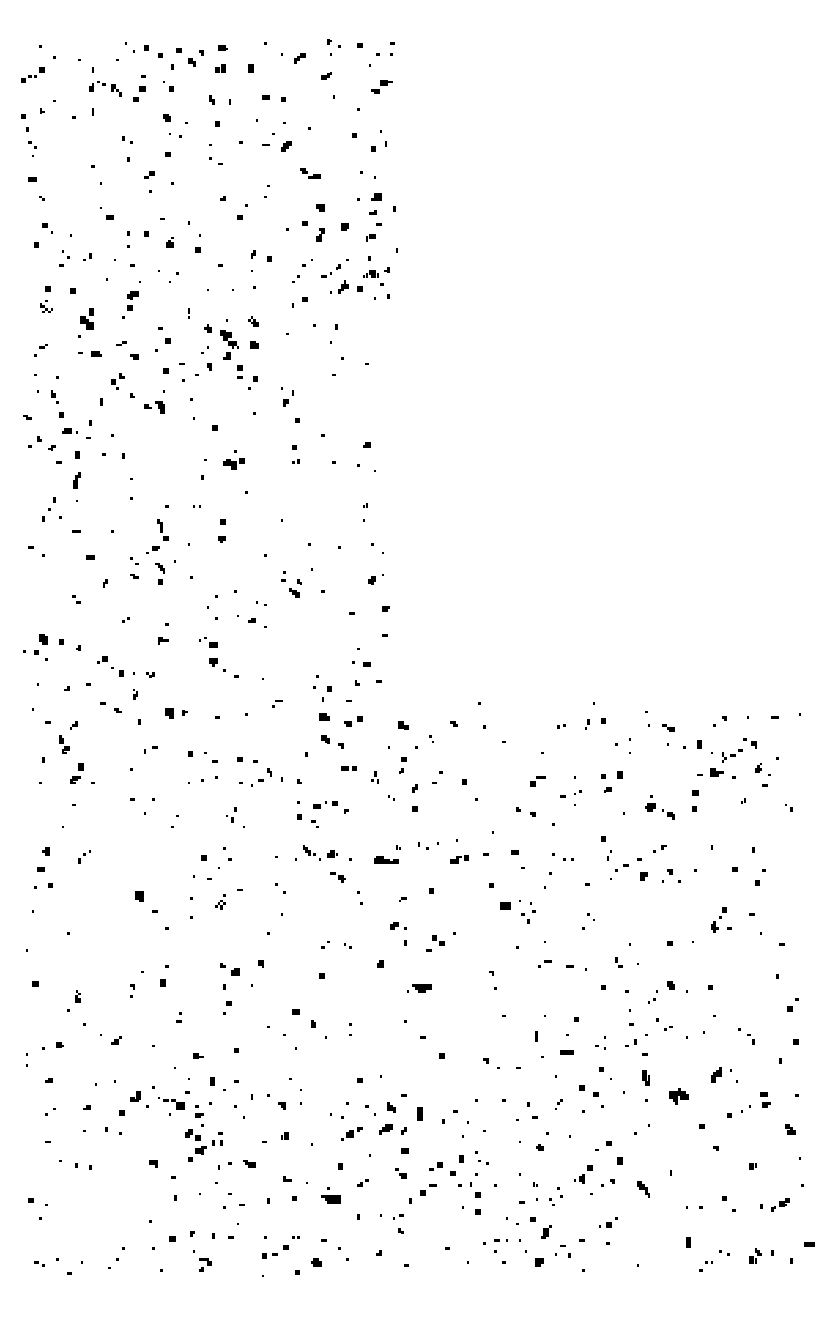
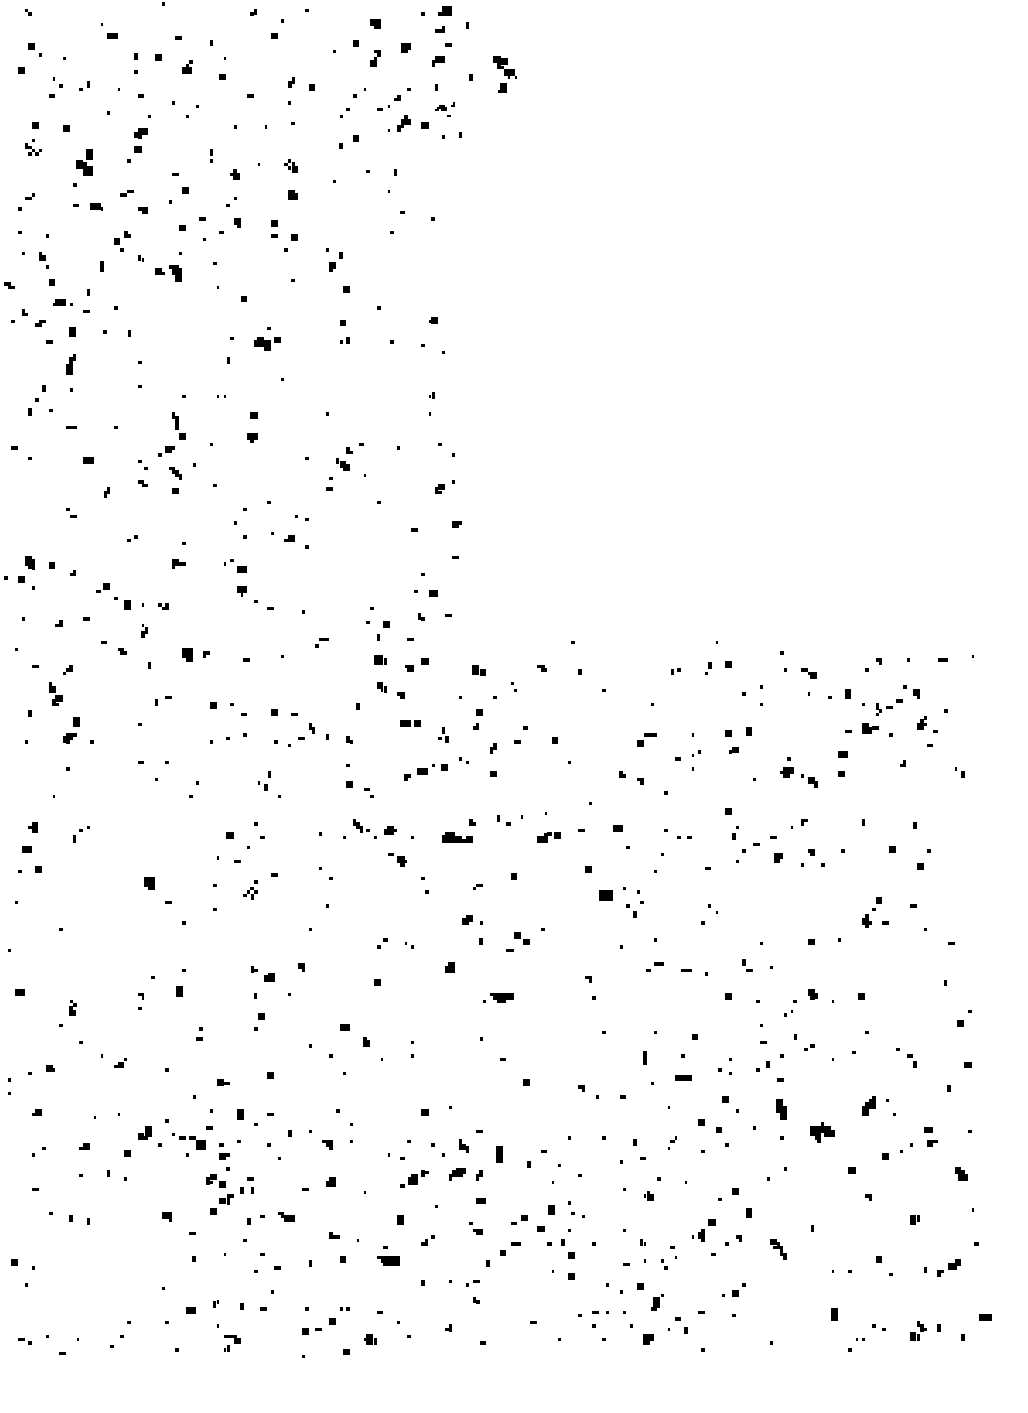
part: (376, 276) -> (445, 109), size x0.6
part: (229, 344) -> (505, 73), moved
part: (295, 588) -> (344, 459), moved
part: (325, 804) -> (432, 768), moved

